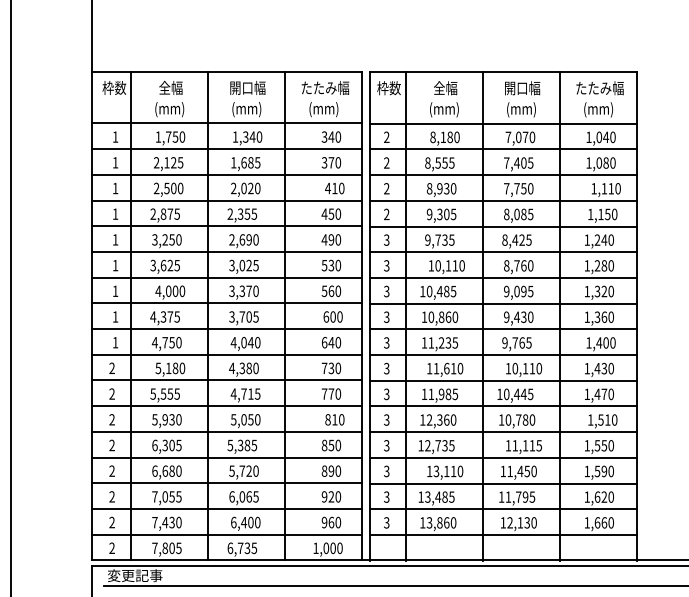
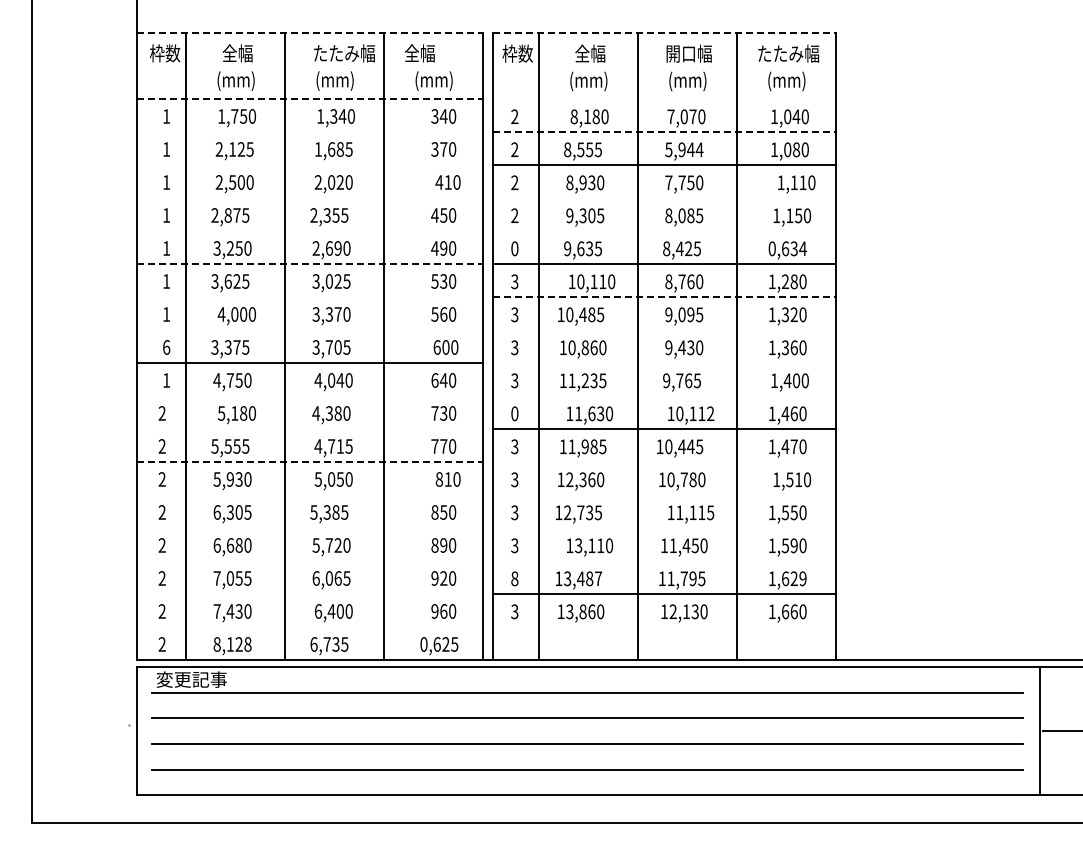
line: (227, 72) -> (310, 33), solid -> dashed
line: (503, 72) -> (664, 33), solid -> dashed
text: (254, 88) -> (344, 53), 開口幅 -> たたみ幅
text: (324, 88) -> (435, 53), たたみ幅 -> 全幅
line: (227, 123) -> (310, 99), solid -> dashed
line: (503, 123) -> (664, 99), removed
line: (226, 149) -> (309, 132), removed
line: (503, 149) -> (664, 132), solid -> dashed
text: (518, 162) -> (684, 149), 7,405 -> 5,944
line: (226, 175) -> (309, 165), removed
line: (226, 200) -> (309, 198), removed
line: (503, 200) -> (664, 198), removed
line: (226, 226) -> (309, 231), removed
line: (503, 226) -> (664, 231), removed
text: (386, 239) -> (514, 248), 3 -> 0
text: (437, 239) -> (580, 248), 9,735 -> 9,635
text: (599, 239) -> (787, 248), 1,240 -> 0,634
line: (227, 252) -> (310, 264), solid -> dashed
line: (226, 278) -> (309, 297), removed
line: (503, 278) -> (664, 297), solid -> dashed
line: (226, 303) -> (309, 330), removed
line: (503, 303) -> (664, 330), removed
text: (115, 317) -> (166, 347), 1 -> 6
text: (152, 317) -> (214, 347), 4,375 -> 3,375
line: (503, 329) -> (664, 363), removed
line: (226, 355) -> (309, 396), removed
line: (503, 355) -> (664, 396), removed
text: (386, 368) -> (514, 413), 3 -> 0
text: (453, 368) -> (600, 413), 11,610 -> 11,630
text: (539, 368) -> (710, 413), 10,110 -> 10,112
text: (603, 368) -> (793, 413), 1,430 -> 1,460
line: (226, 380) -> (309, 429), removed
line: (227, 406) -> (310, 462), solid -> dashed
line: (503, 406) -> (664, 462), removed
line: (226, 432) -> (309, 495), removed
line: (503, 432) -> (664, 495), removed
line: (226, 457) -> (309, 528), removed
line: (503, 457) -> (664, 528), removed
line: (226, 483) -> (309, 561), removed
line: (503, 483) -> (664, 561), removed
text: (386, 496) -> (514, 578), 3 -> 8
text: (451, 496) -> (598, 578), 13,485 -> 13,487
text: (610, 496) -> (802, 578), 1,620 -> 1,629
line: (226, 509) -> (309, 594), removed
line: (226, 535) -> (309, 627), removed
line: (503, 535) -> (664, 627), removed
text: (166, 548) -> (232, 644), 7,805 -> 8,128
text: (328, 548) -> (439, 644), 1,000 -> 0,625

